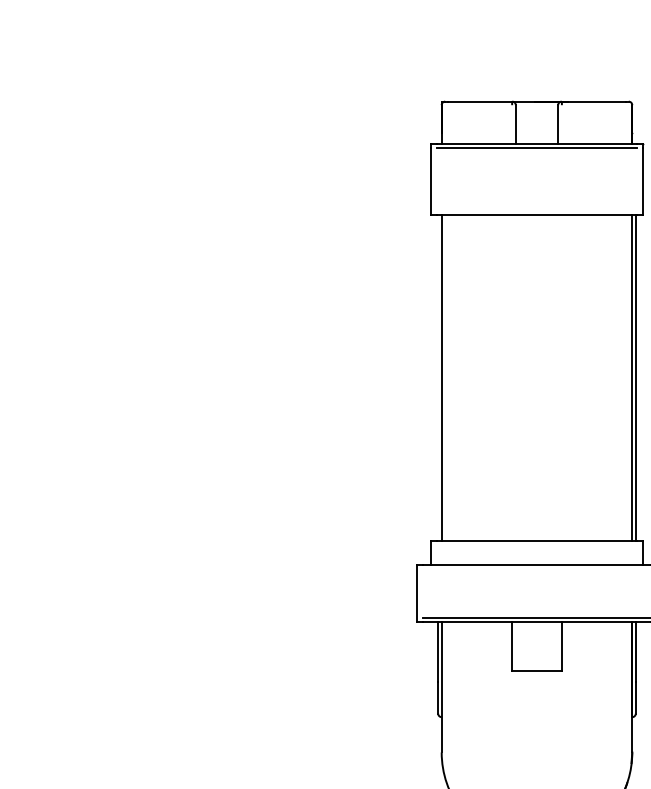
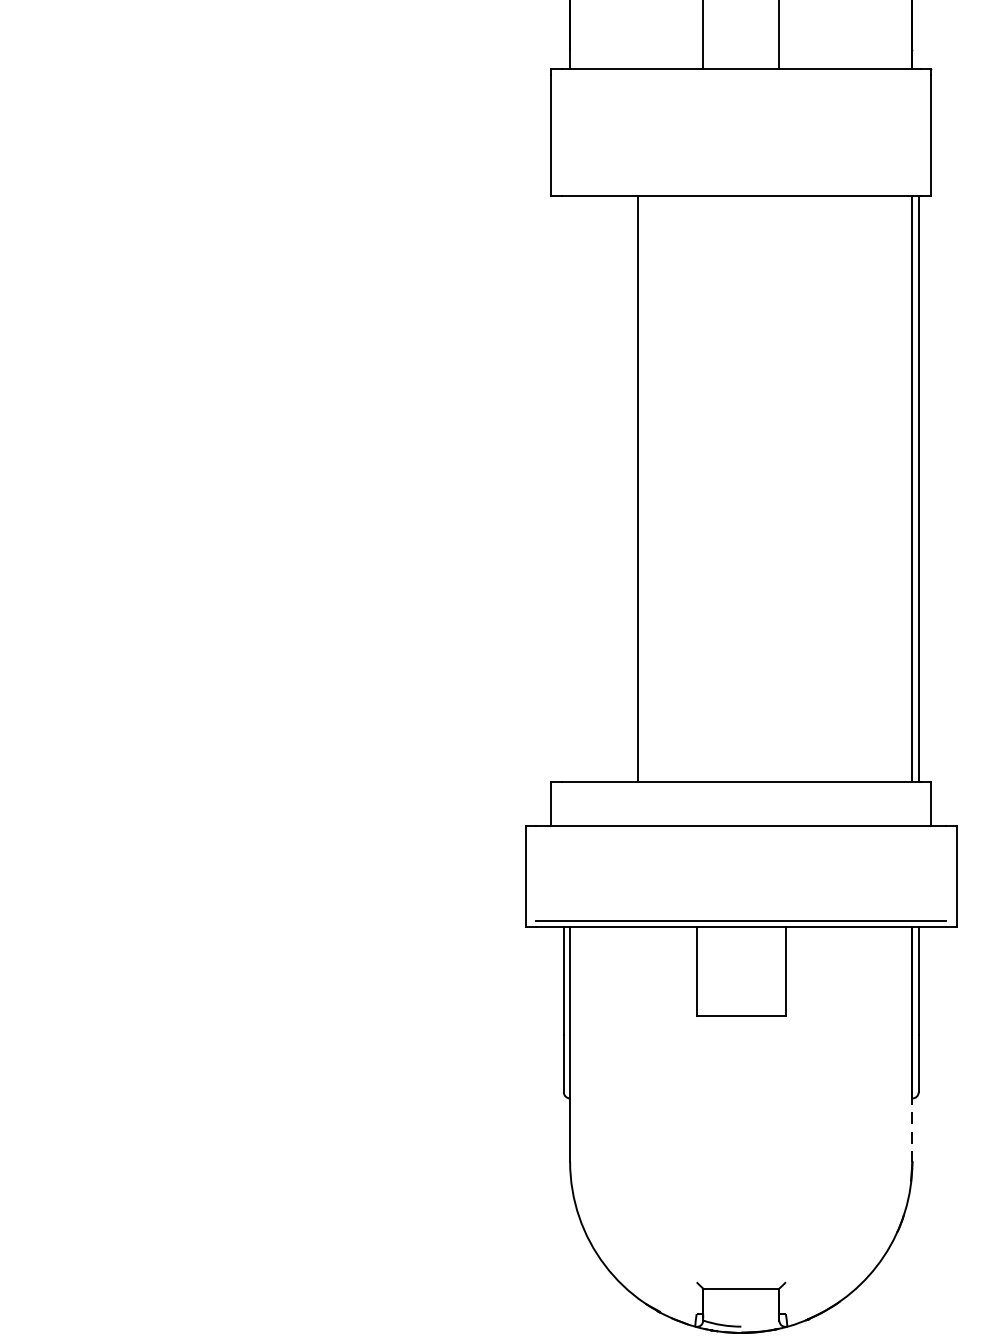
line: (536, 147) -> (740, 75), removed
line: (441, 377) -> (638, 488), moved
line: (632, 733) -> (912, 1127), solid -> dashed

